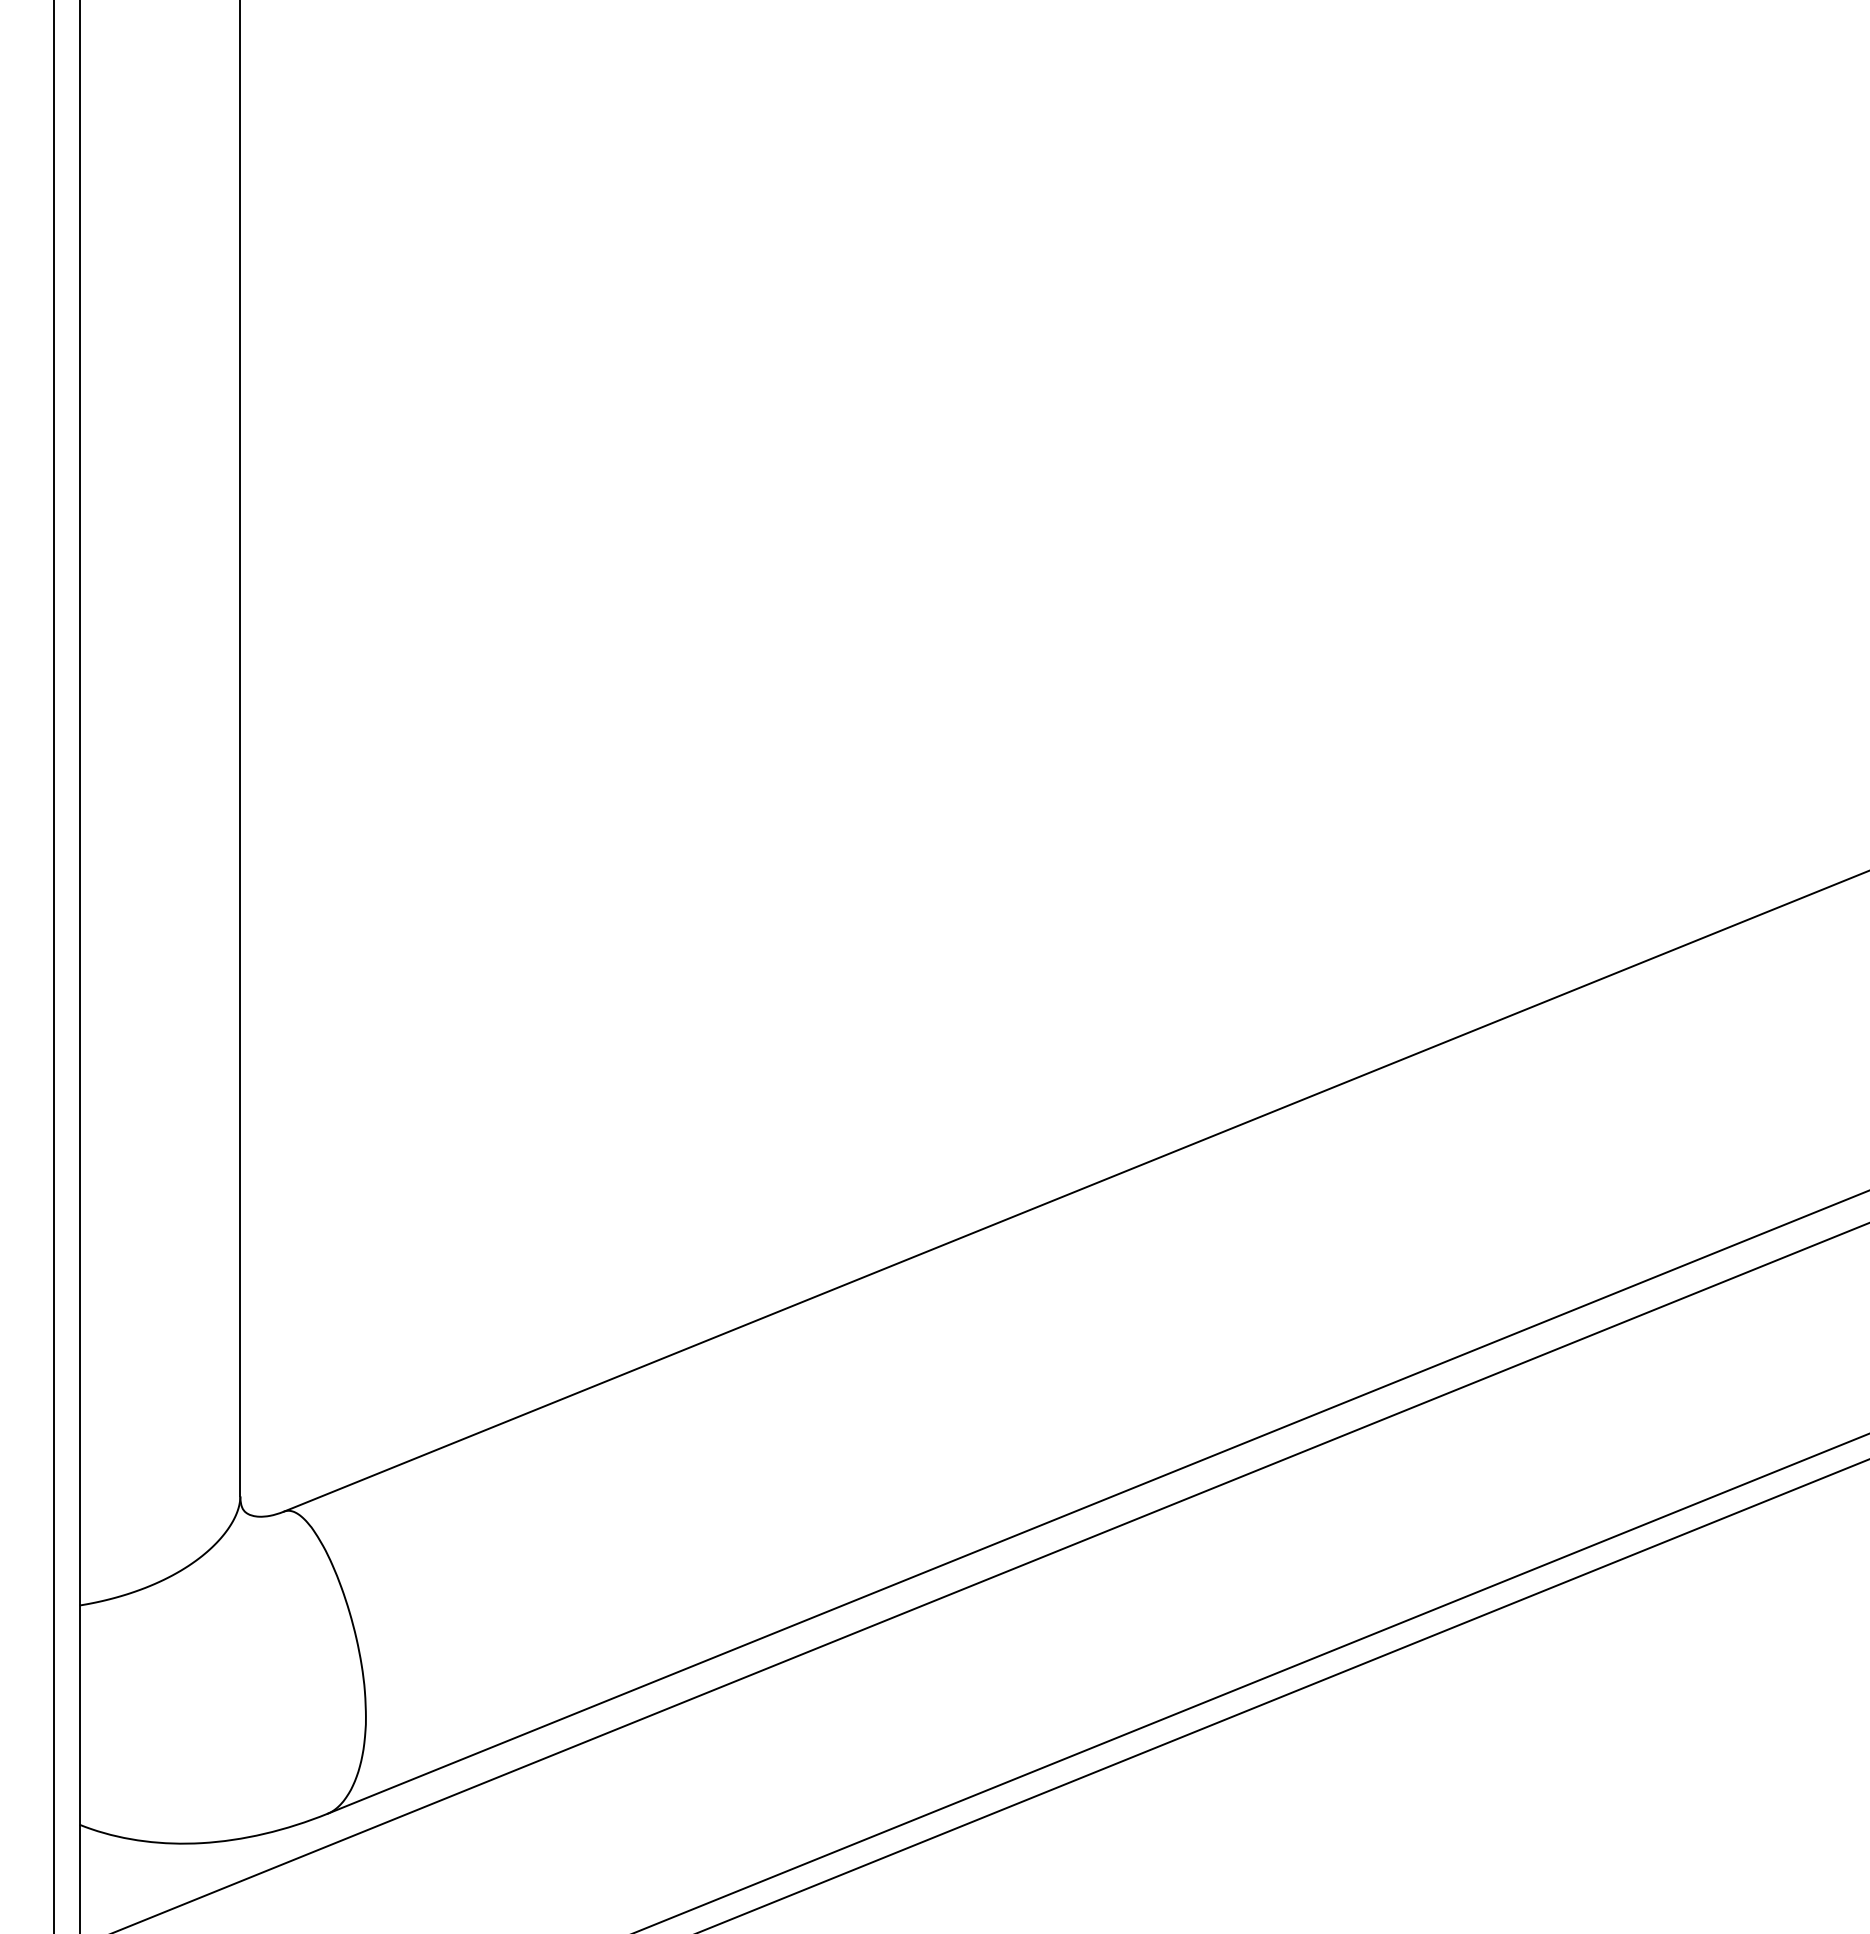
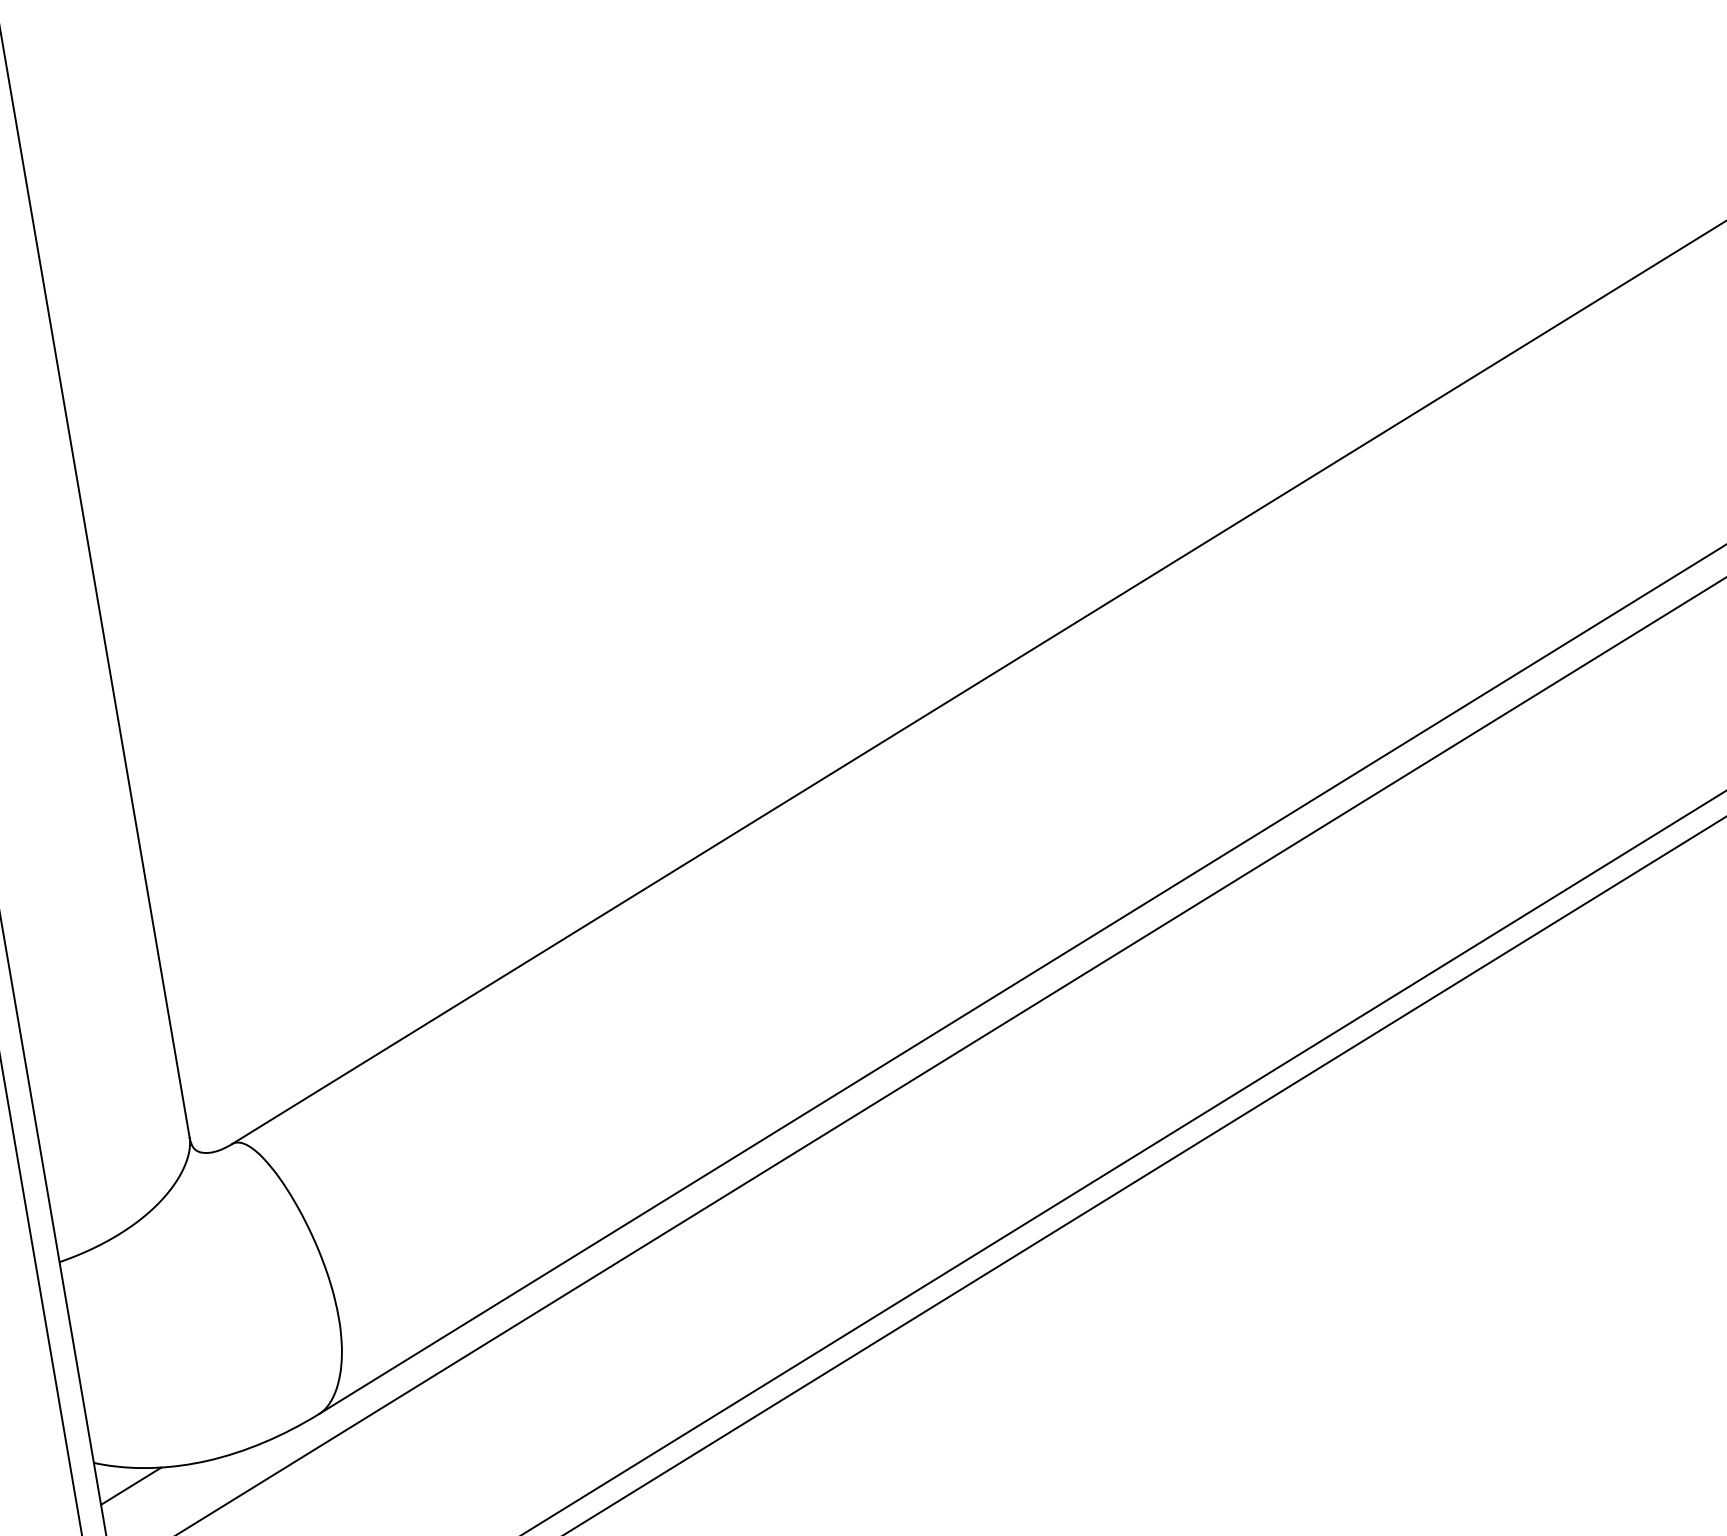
line: (114, 1855) -> (130, 1485), added

